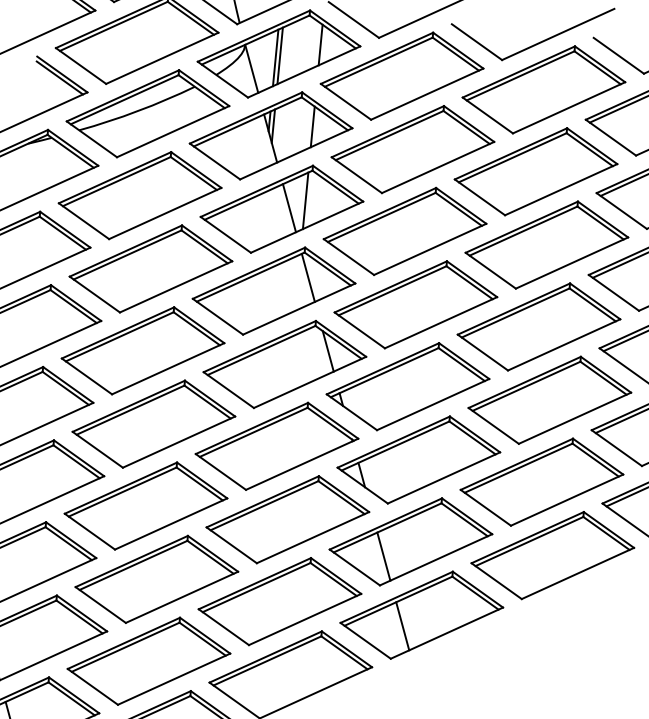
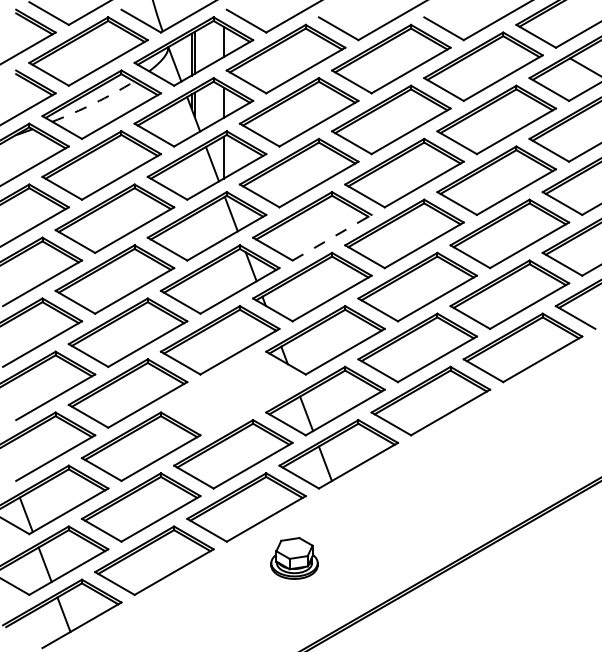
arc: (138, 111) -> (94, 103), solid -> dashed
line: (441, 322) -> (332, 237), solid -> dashed
part: (288, 519) -> (233, 393), removed

